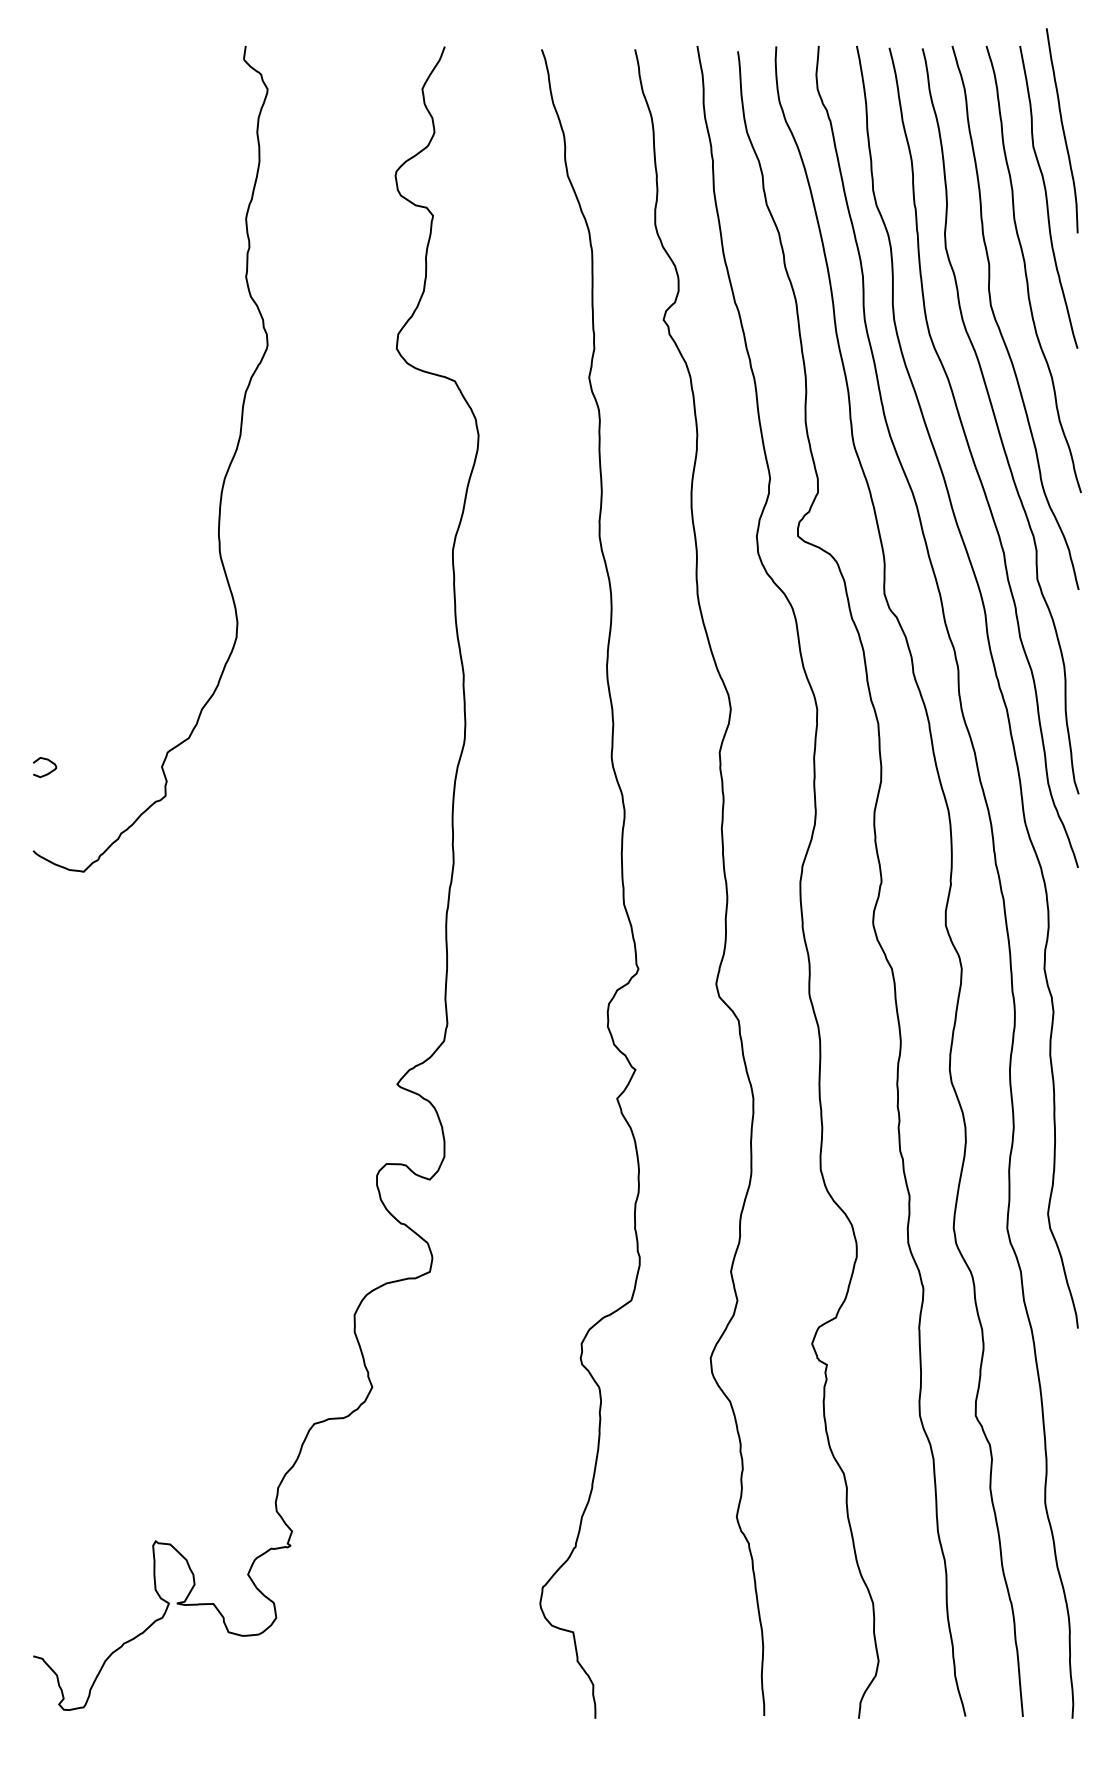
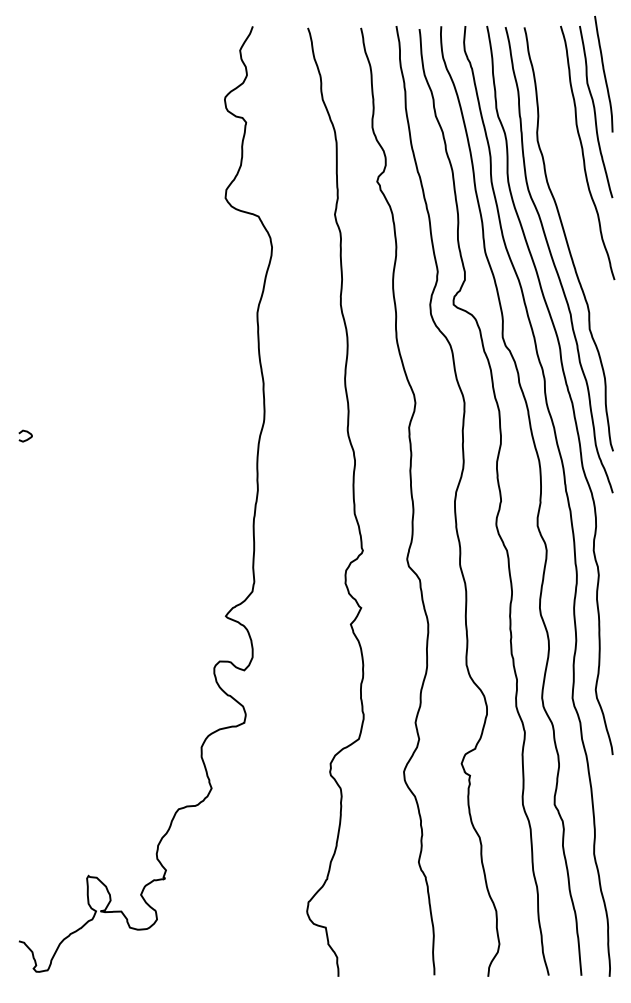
curve: (1000, 324) -> (568, 184), removed
curve: (222, 479) -> (126, 272), removed

